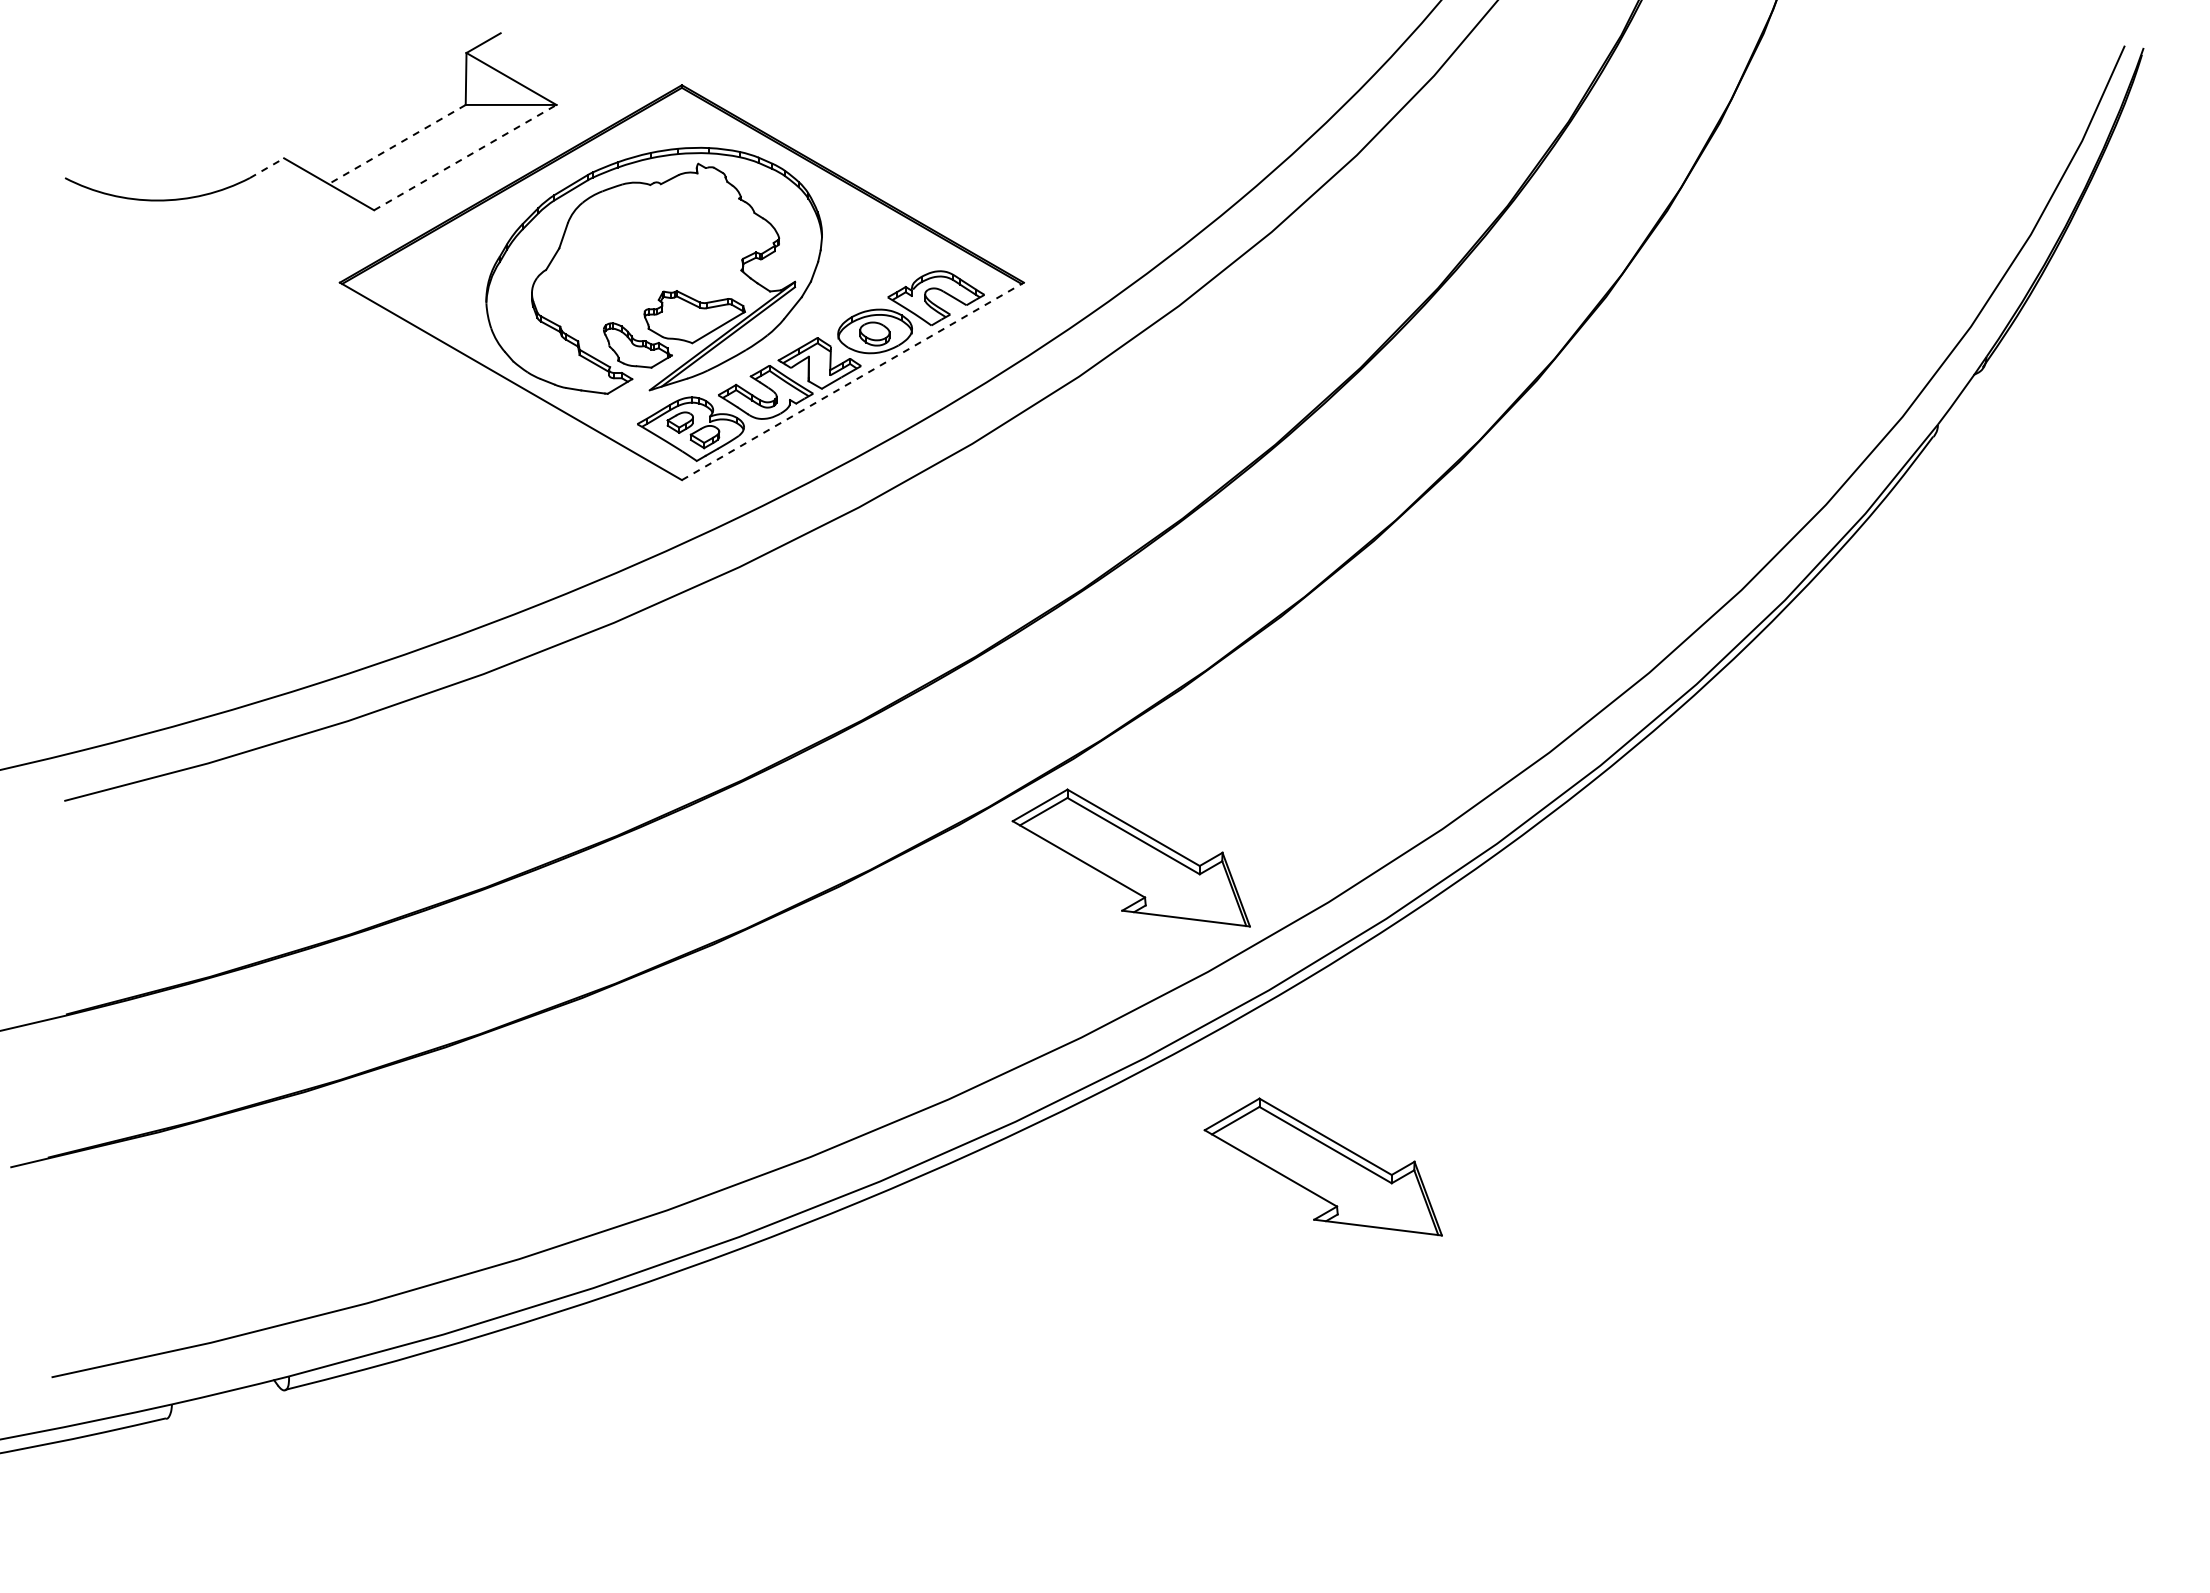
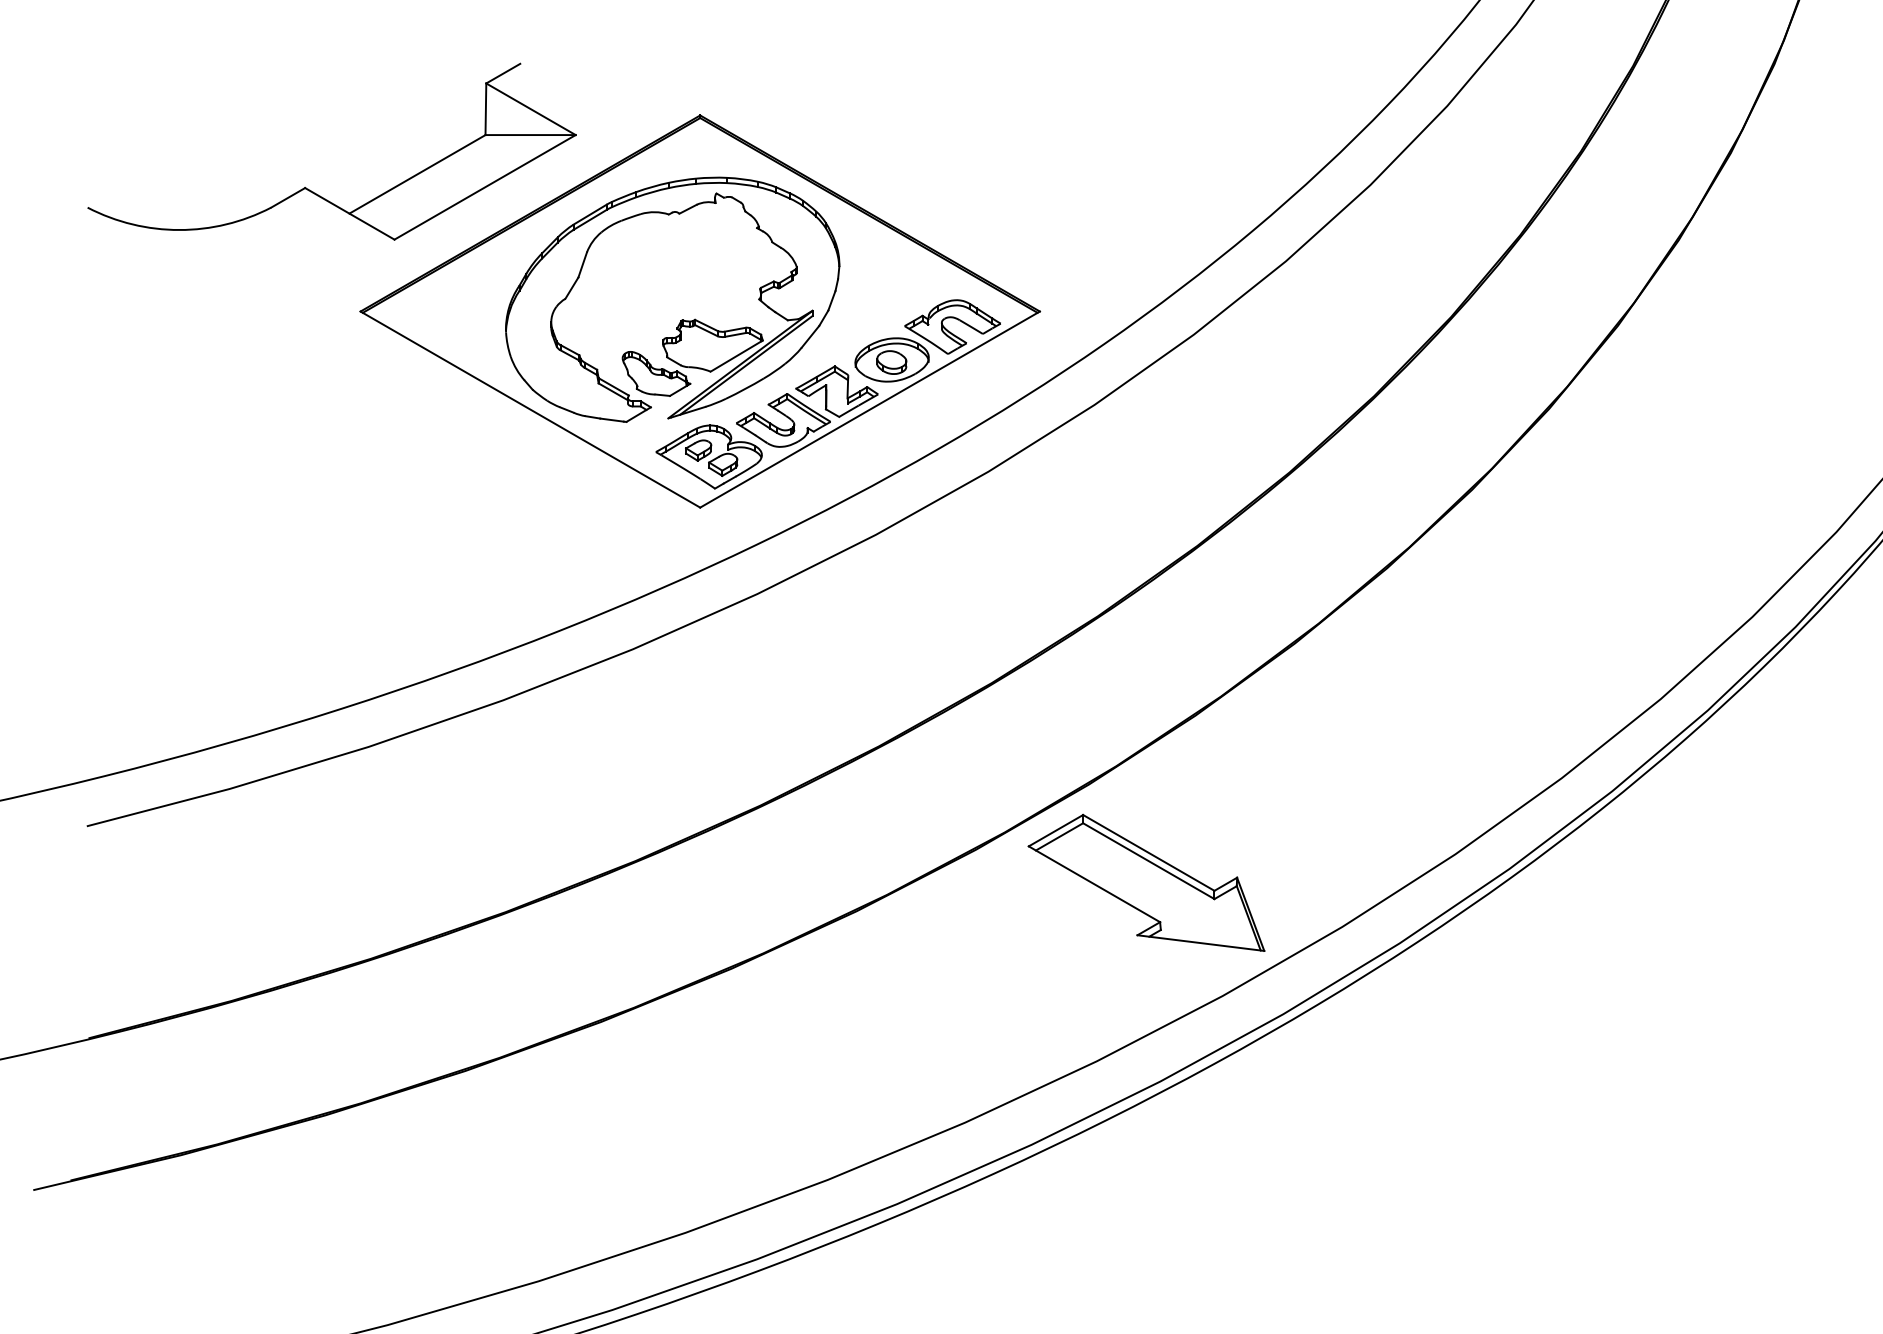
line: (396, 144) -> (416, 174), dashed -> solid
line: (465, 157) -> (485, 187), dashed -> solid
line: (267, 168) -> (288, 198), dashed -> solid
line: (853, 381) -> (870, 409), dashed -> solid
part: (1322, 1166) -> (1336, 1189), removed

